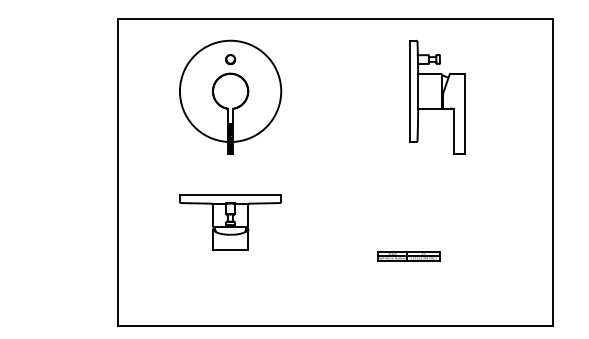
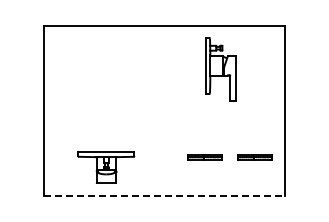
part: (230, 96) -> (106, 68), removed
part: (230, 222) -> (106, 167), moved
part: (497, 256) -> (254, 157), added
line: (335, 326) -> (164, 196), solid -> dashed

